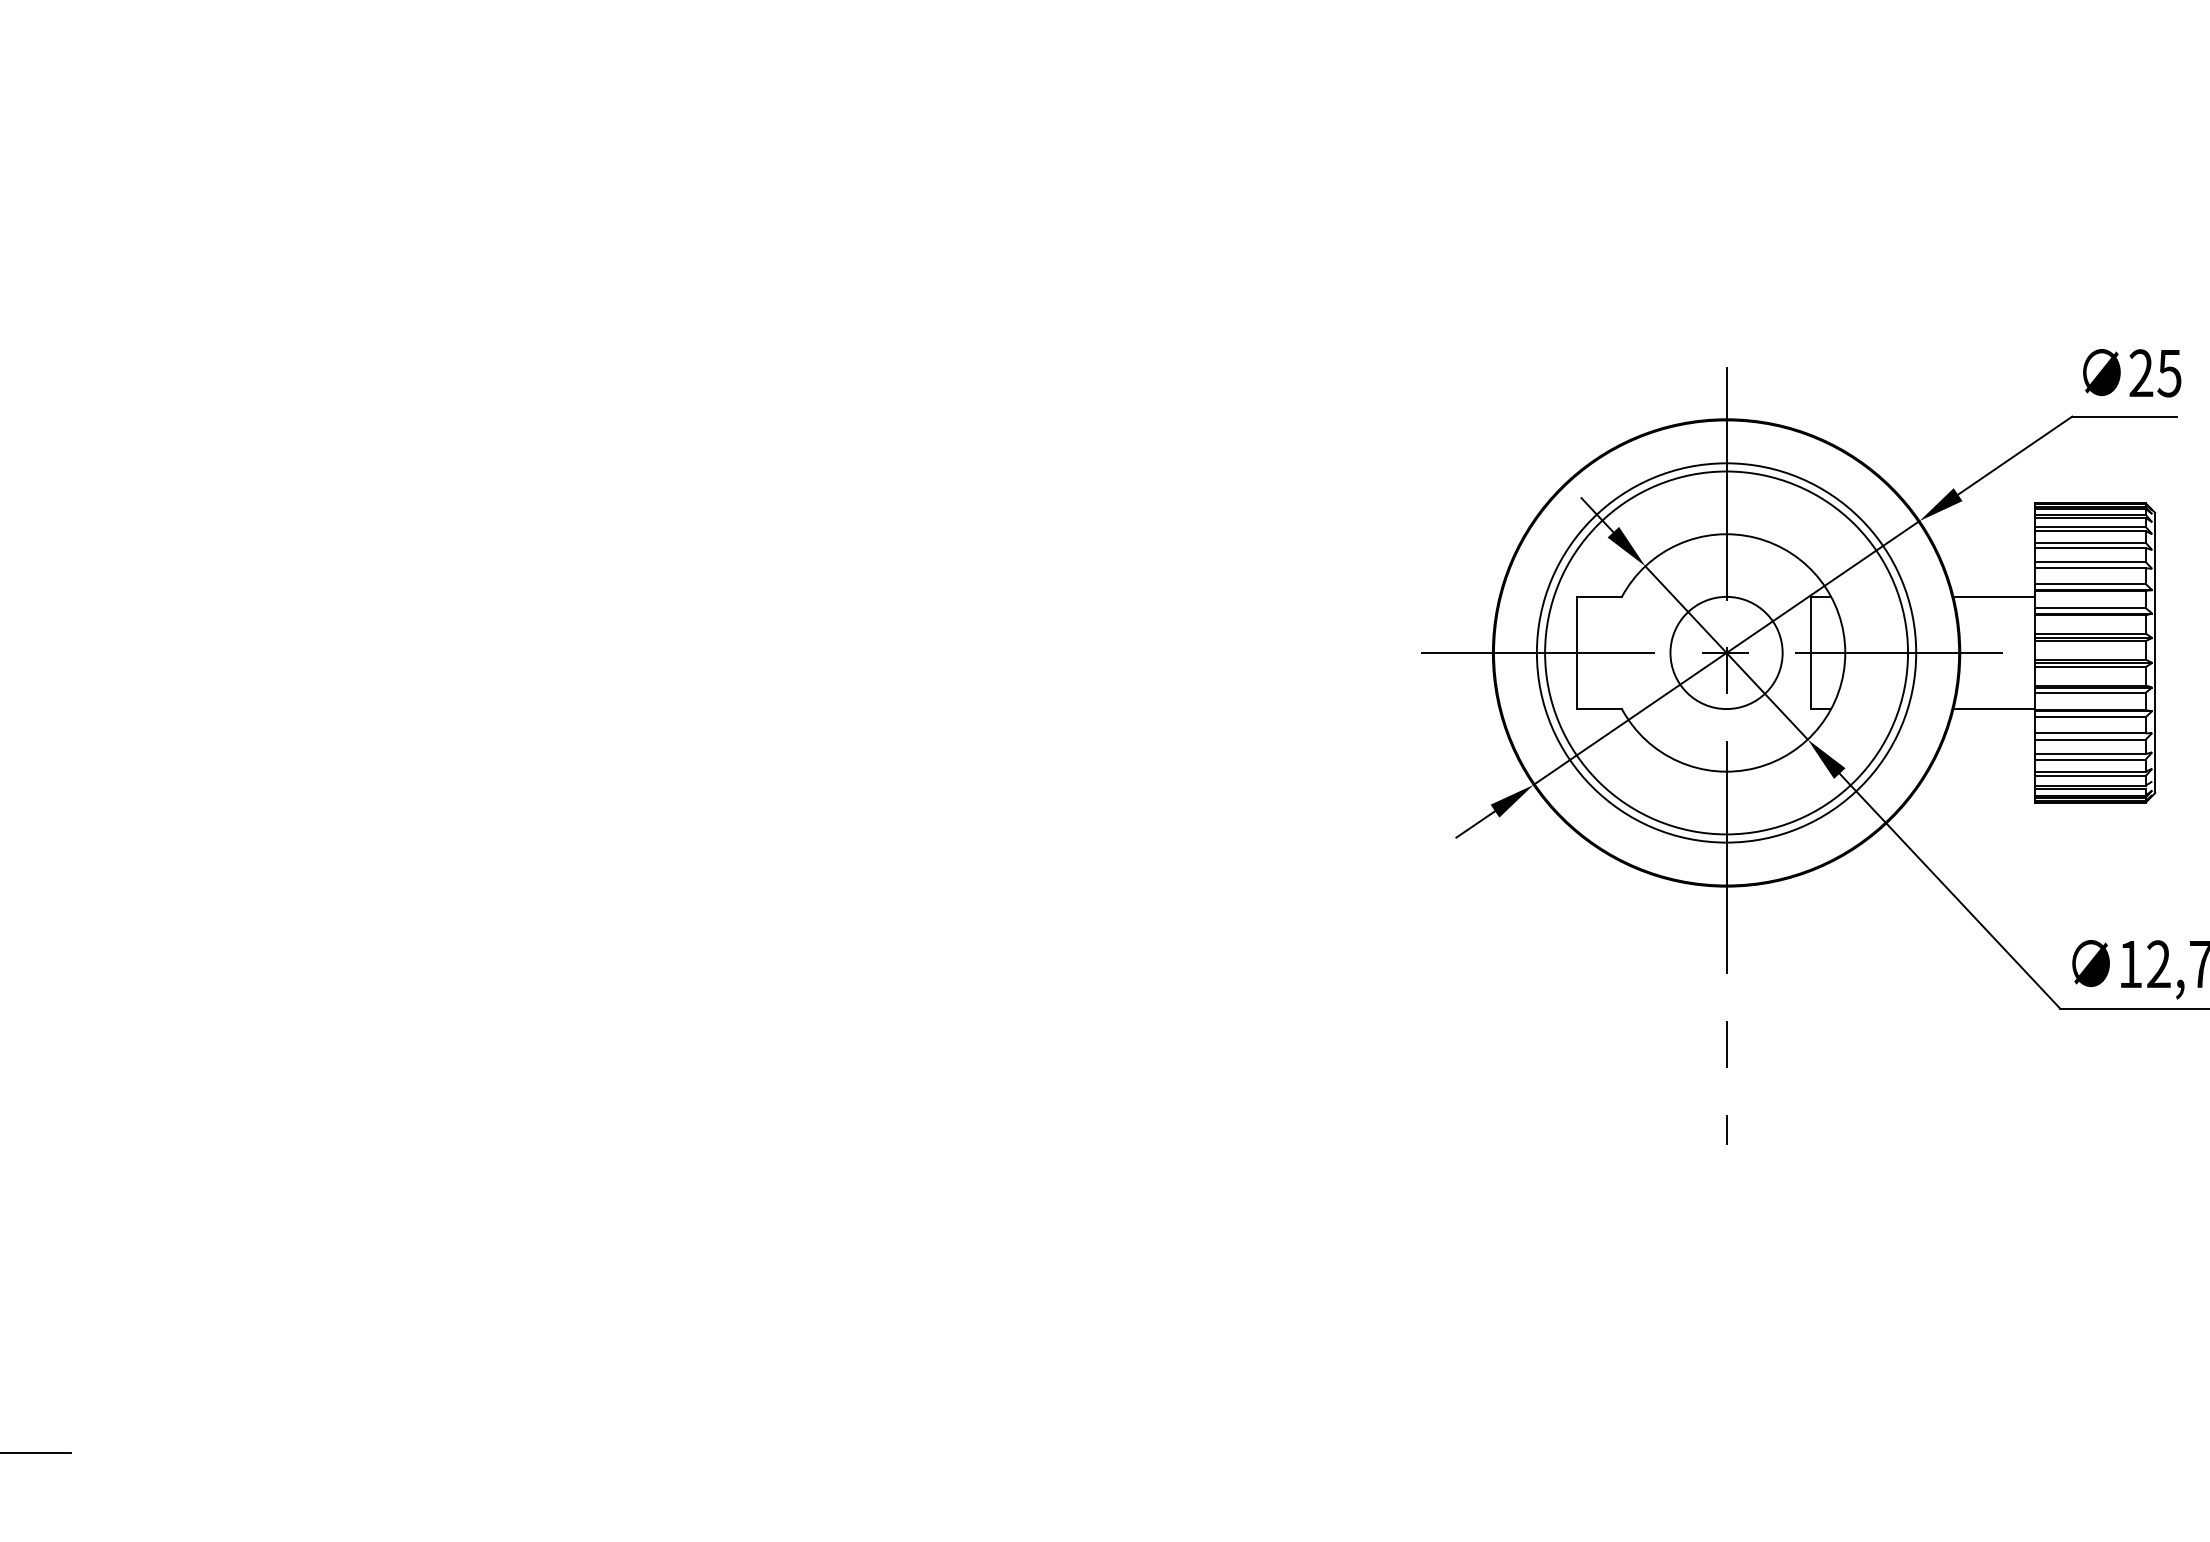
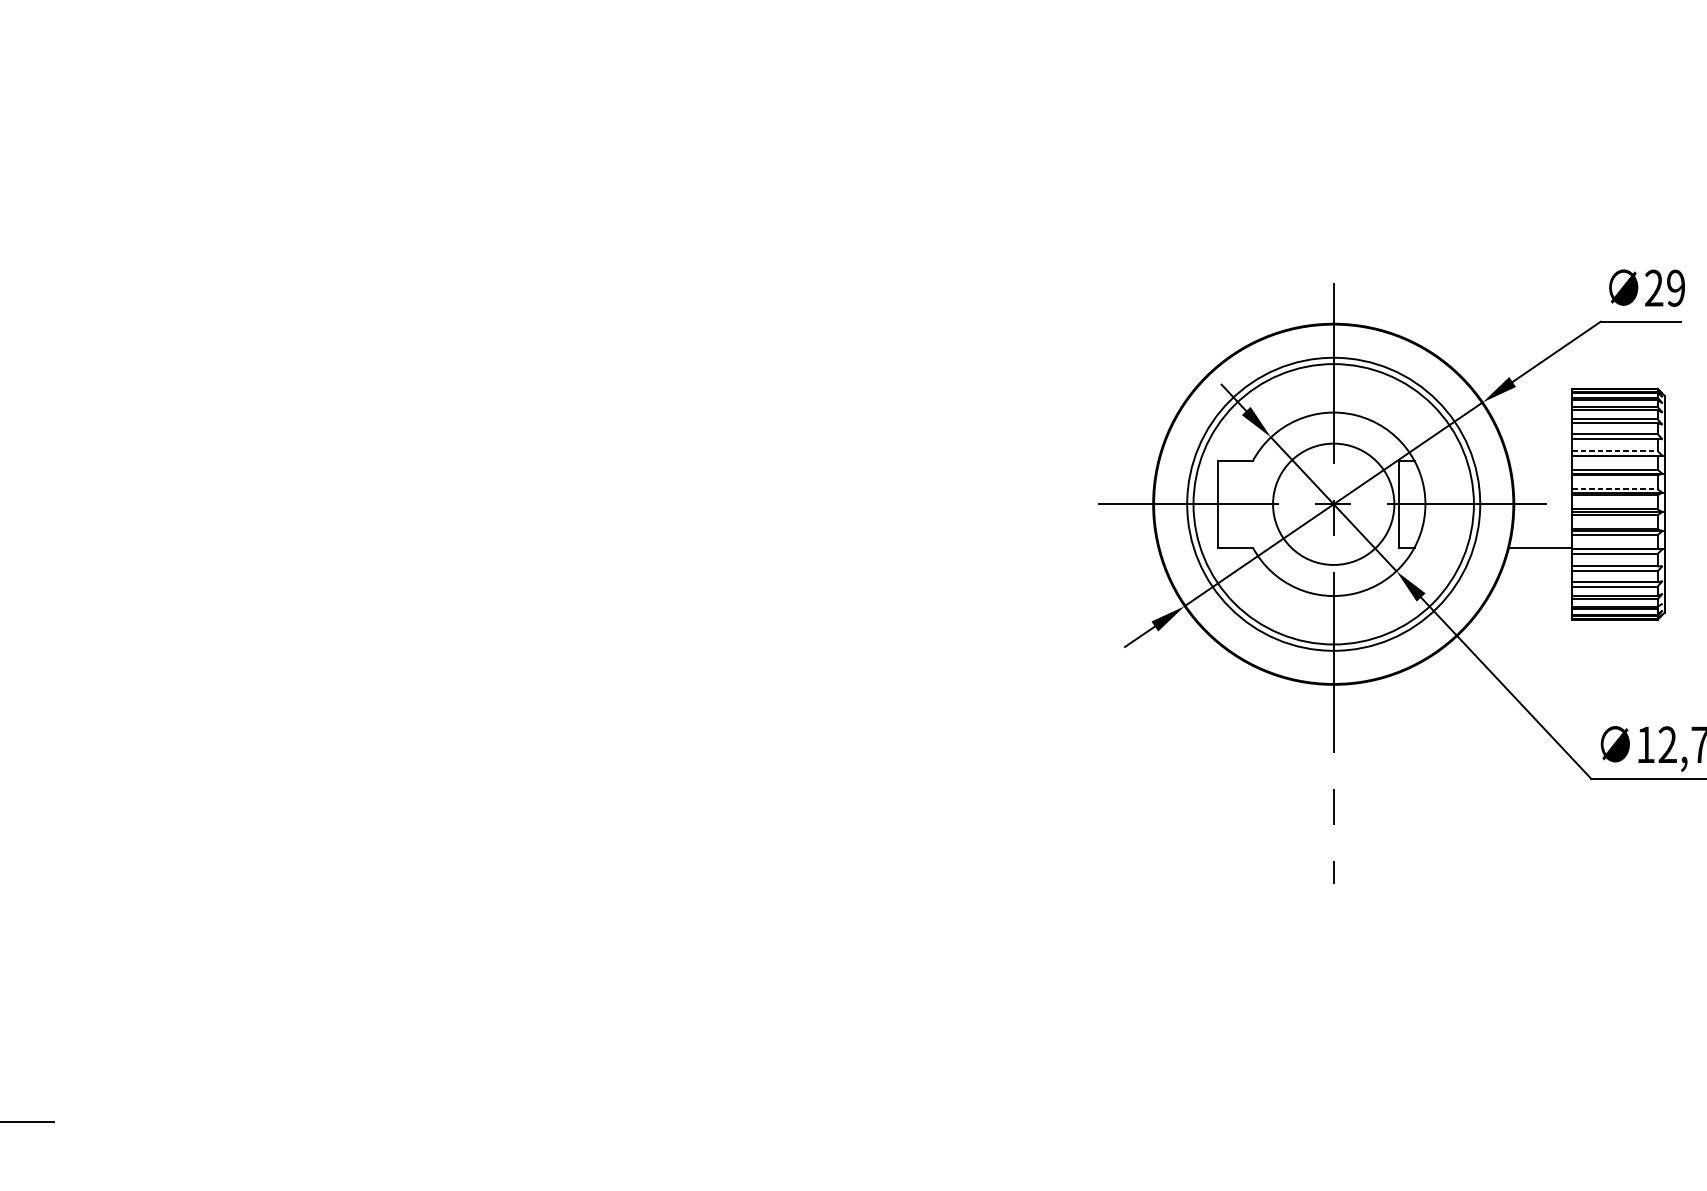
text: (2169, 373) -> (1675, 288), 25 -> 29
line: (2091, 584) -> (1615, 451), solid -> dashed
line: (1994, 596) -> (1540, 460), removed
line: (2091, 633) -> (1615, 489), solid -> dashed
circle: (1726, 652) -> (1333, 503), size x1.4

